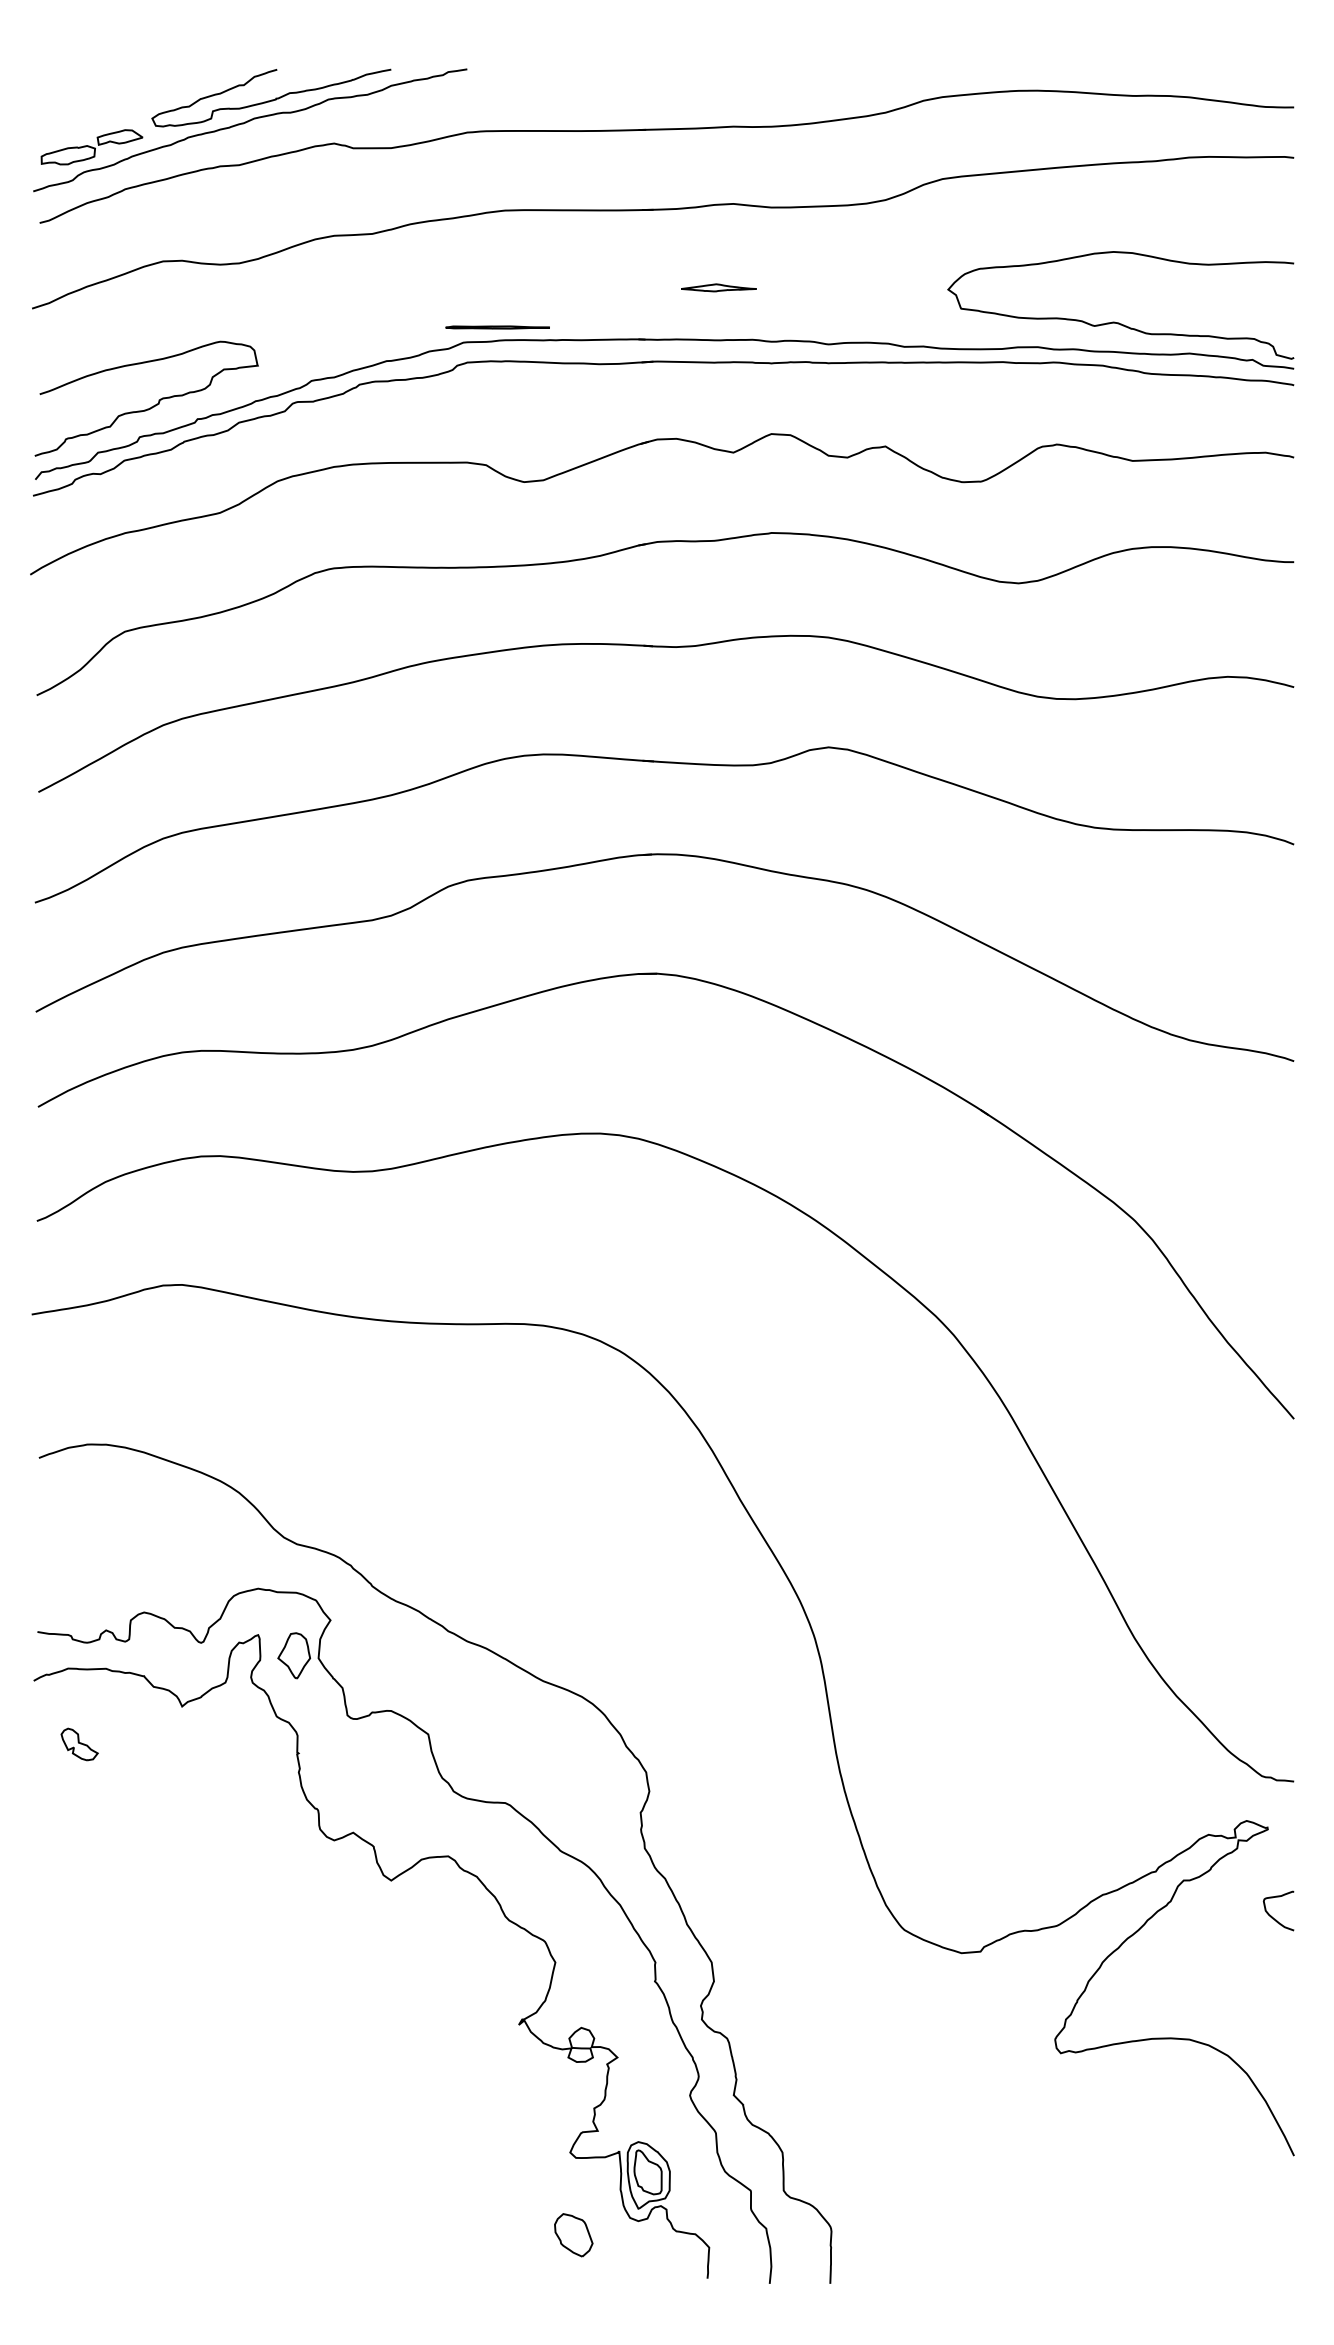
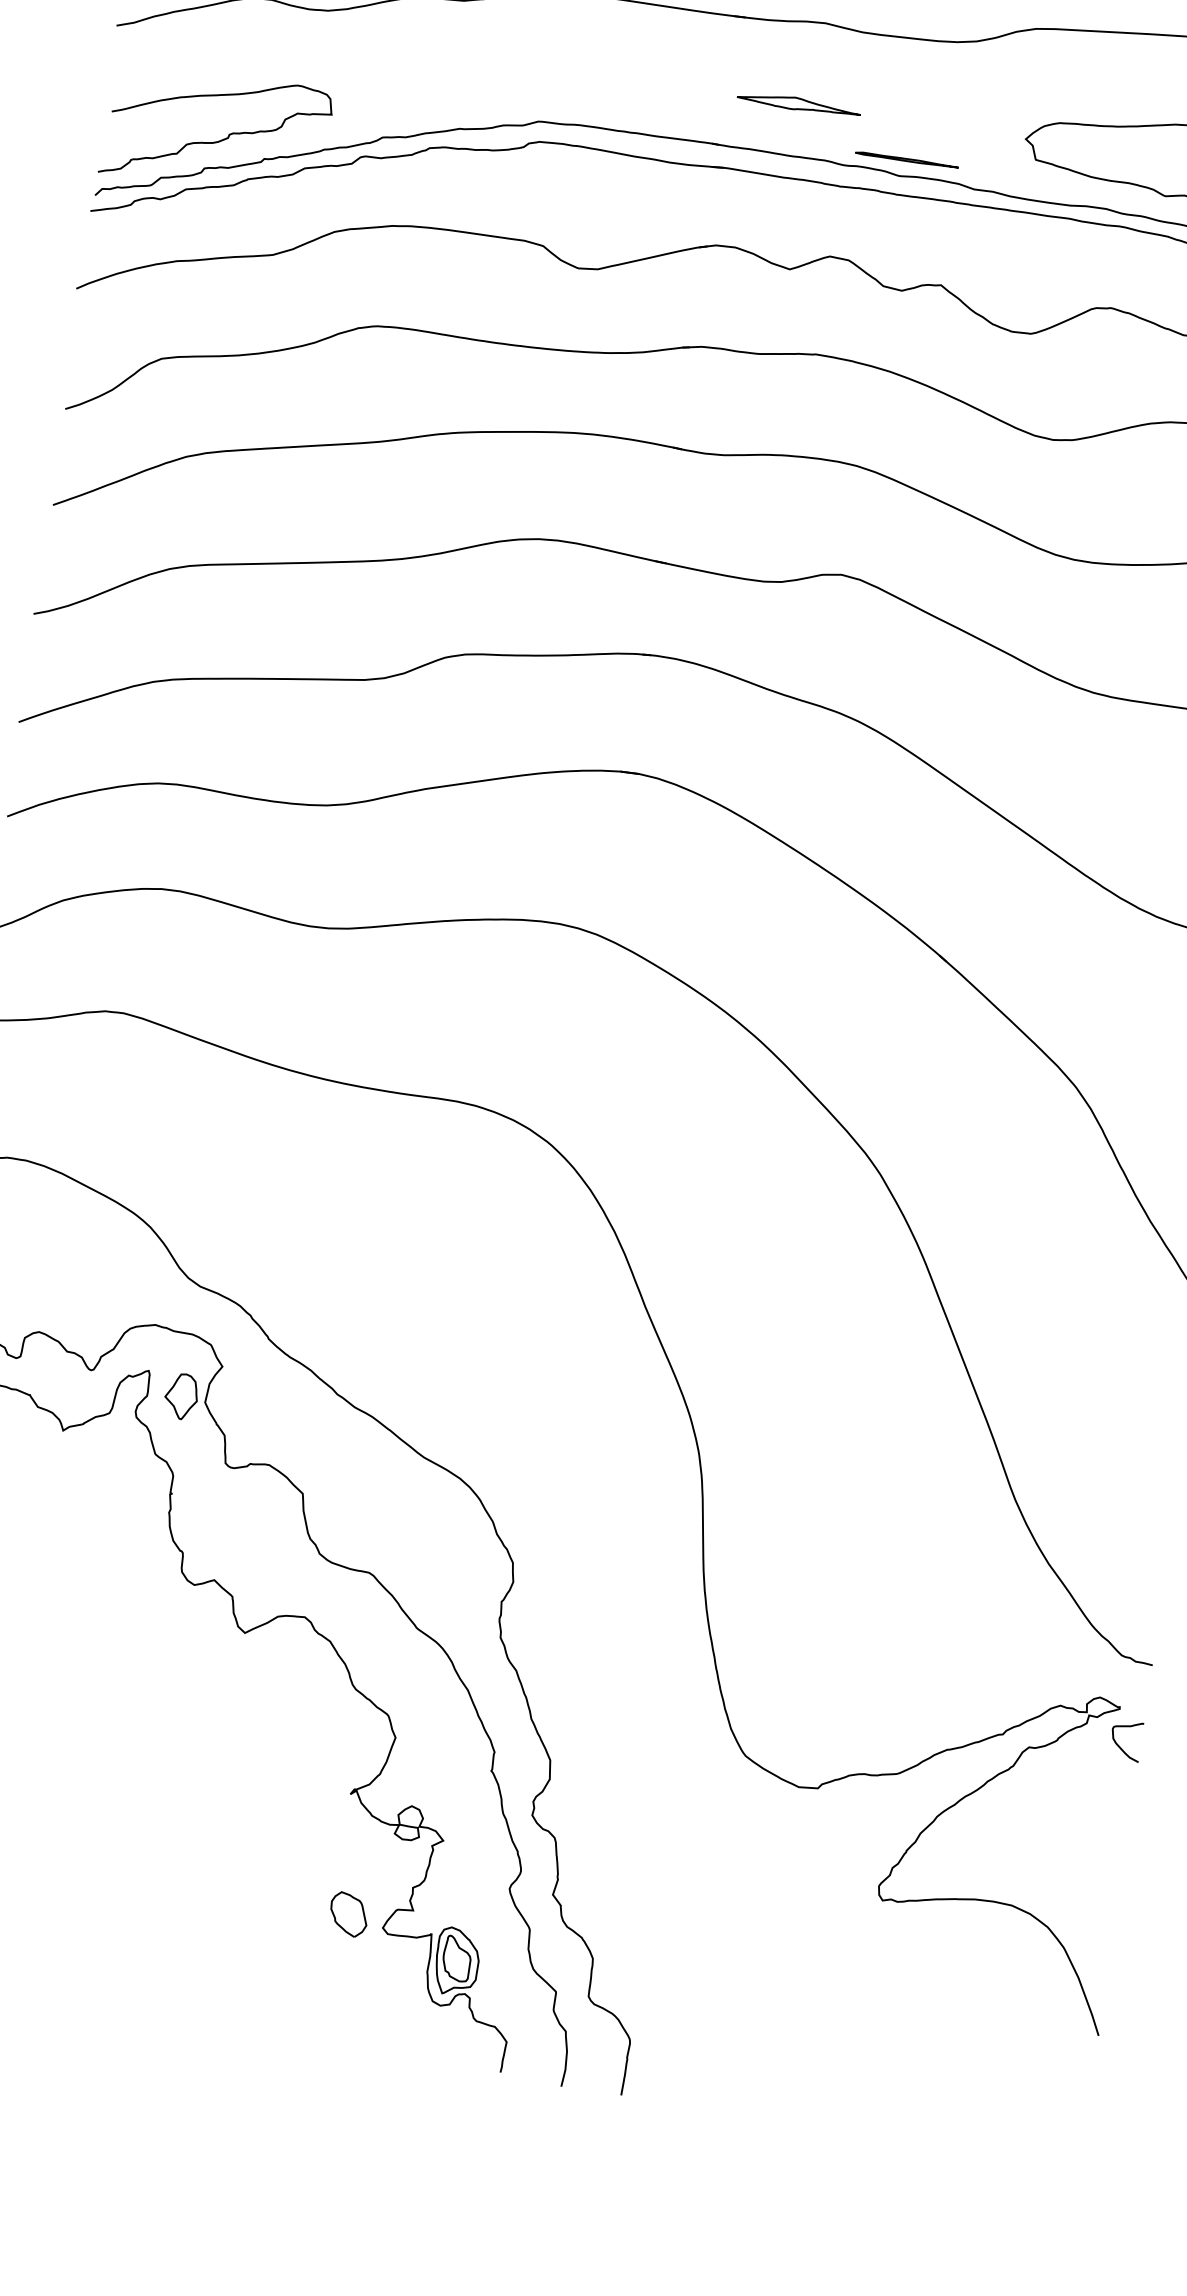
part: (718, 287) -> (798, 103), size x1.67
line: (497, 327) -> (906, 160), moved
curve: (1272, 1916) -> (1119, 1745), moved
part: (573, 2235) -> (348, 1914), moved

